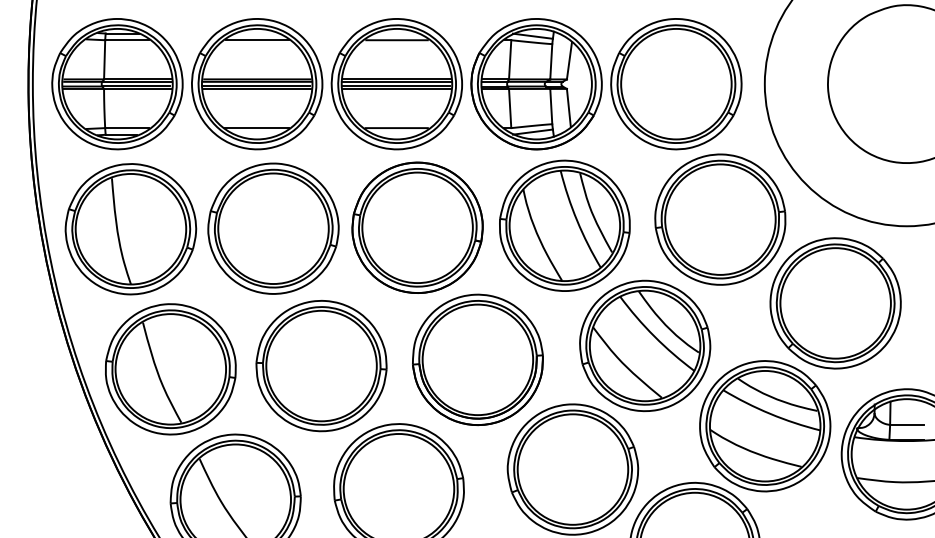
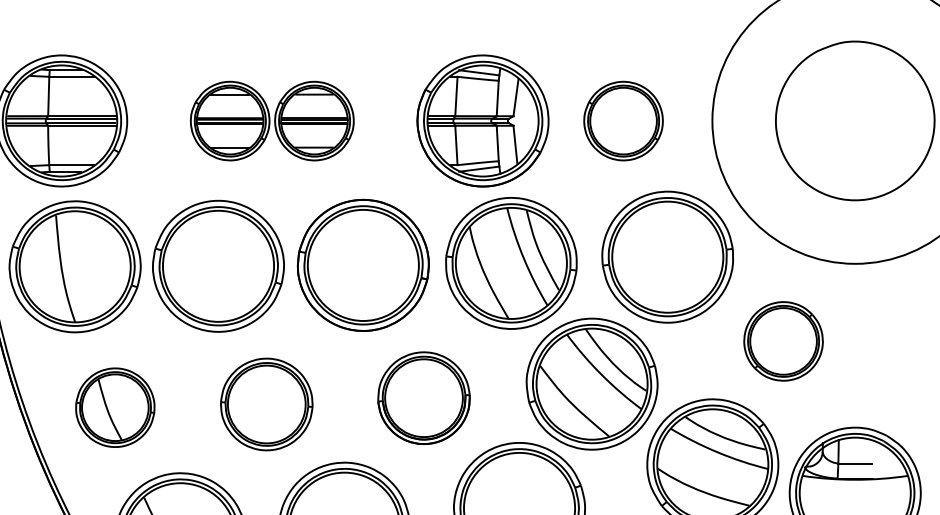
part: (326, 84) -> (271, 121), size x0.6
part: (676, 84) -> (623, 121), size x0.6
part: (835, 303) -> (783, 341), size x0.6
part: (477, 359) -> (423, 397), size x0.7
part: (321, 366) -> (266, 404), size x0.7
part: (170, 369) -> (114, 407), size x0.6

